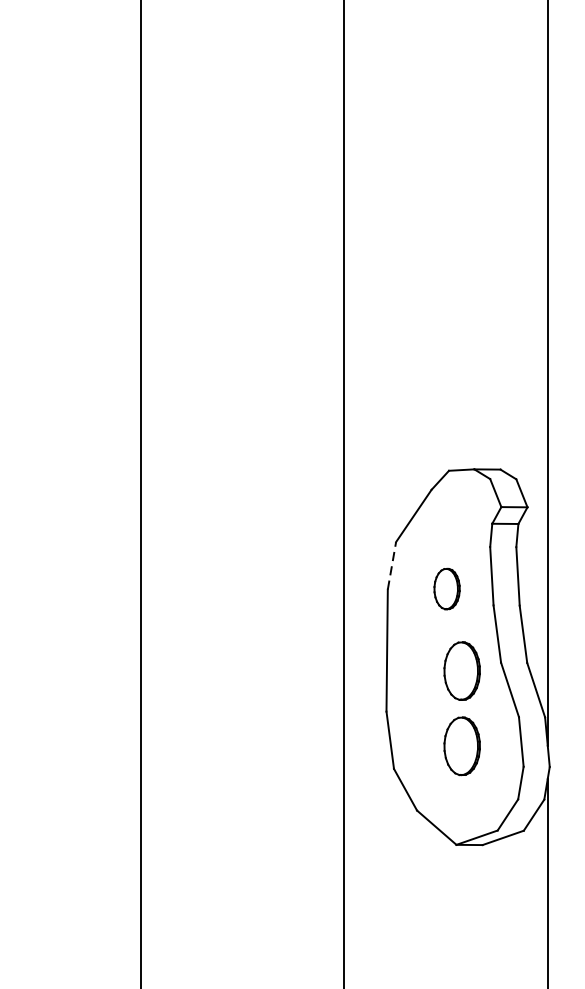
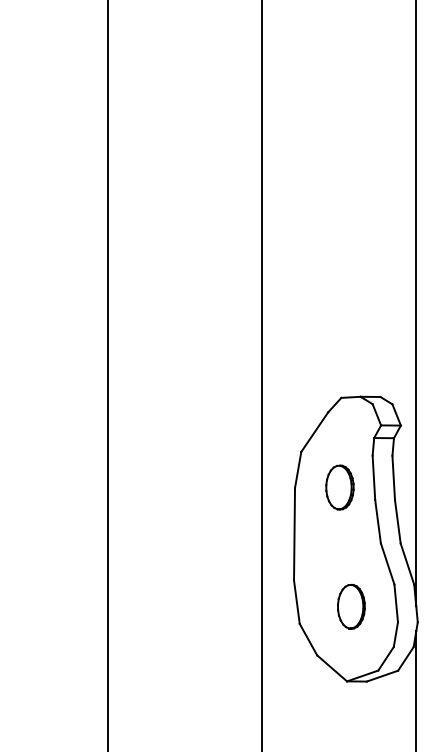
line: (392, 565) -> (298, 469), dashed -> solid
part: (446, 589) -> (339, 487), size x1.43
part: (462, 670) -> (351, 549), removed

